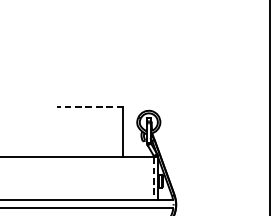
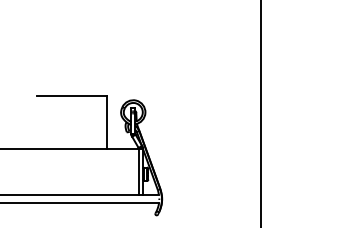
line: (90, 107) -> (71, 96), dashed -> solid
line: (153, 178) -> (138, 171), dashed -> solid

